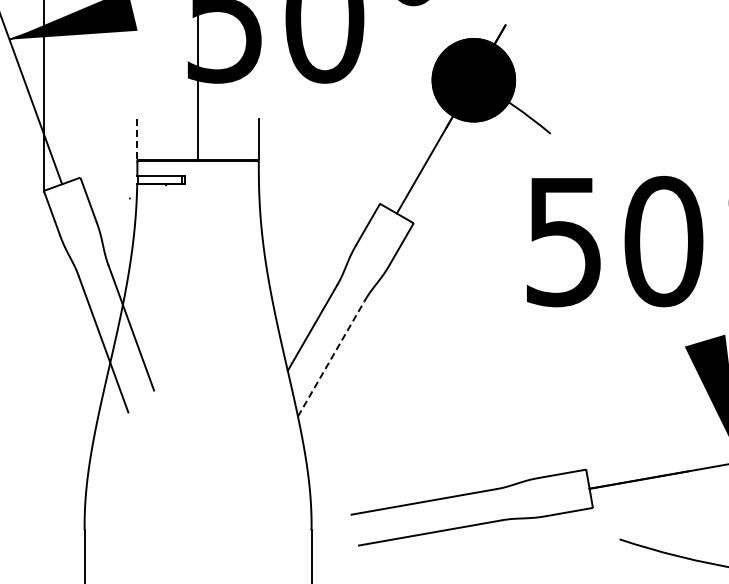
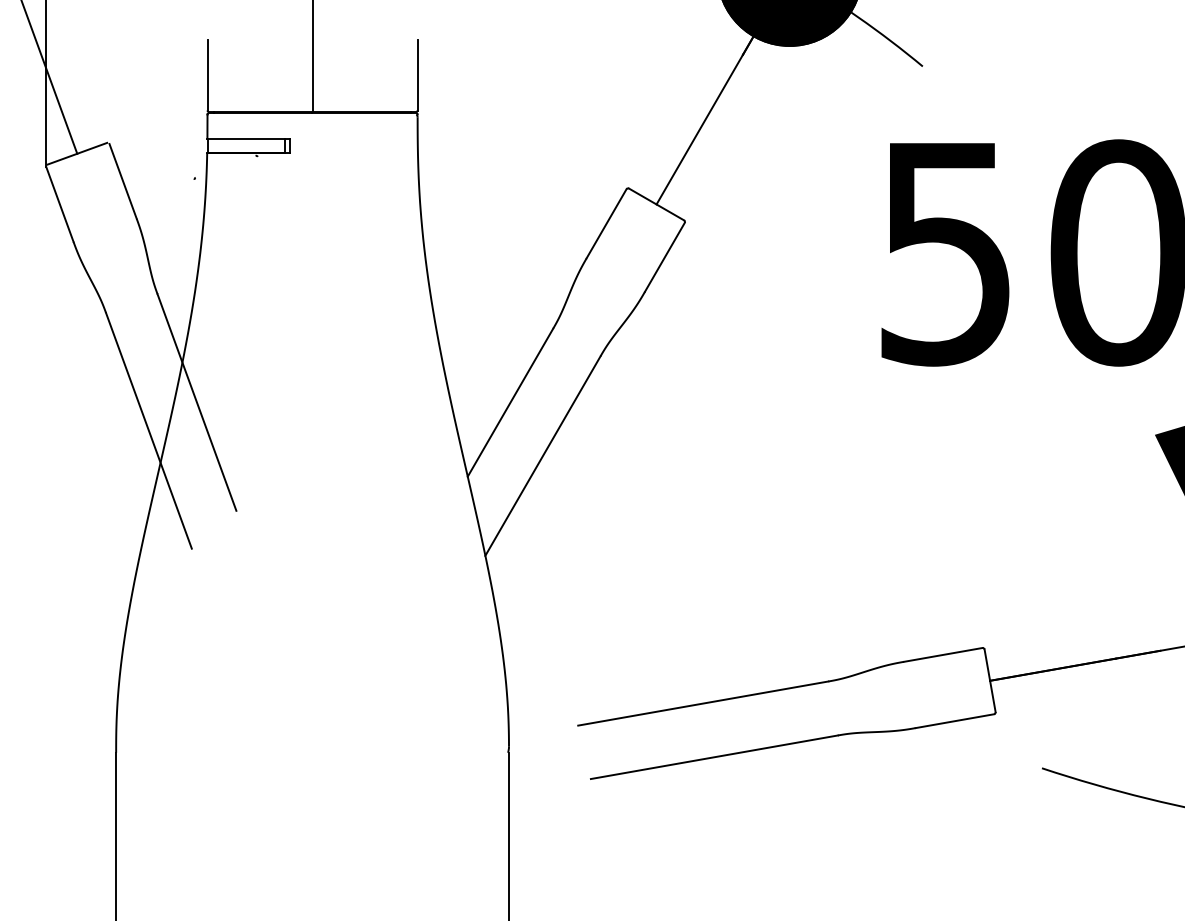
line: (137, 139) -> (207, 76), dashed -> solid
line: (331, 358) -> (543, 455), dashed -> solid

